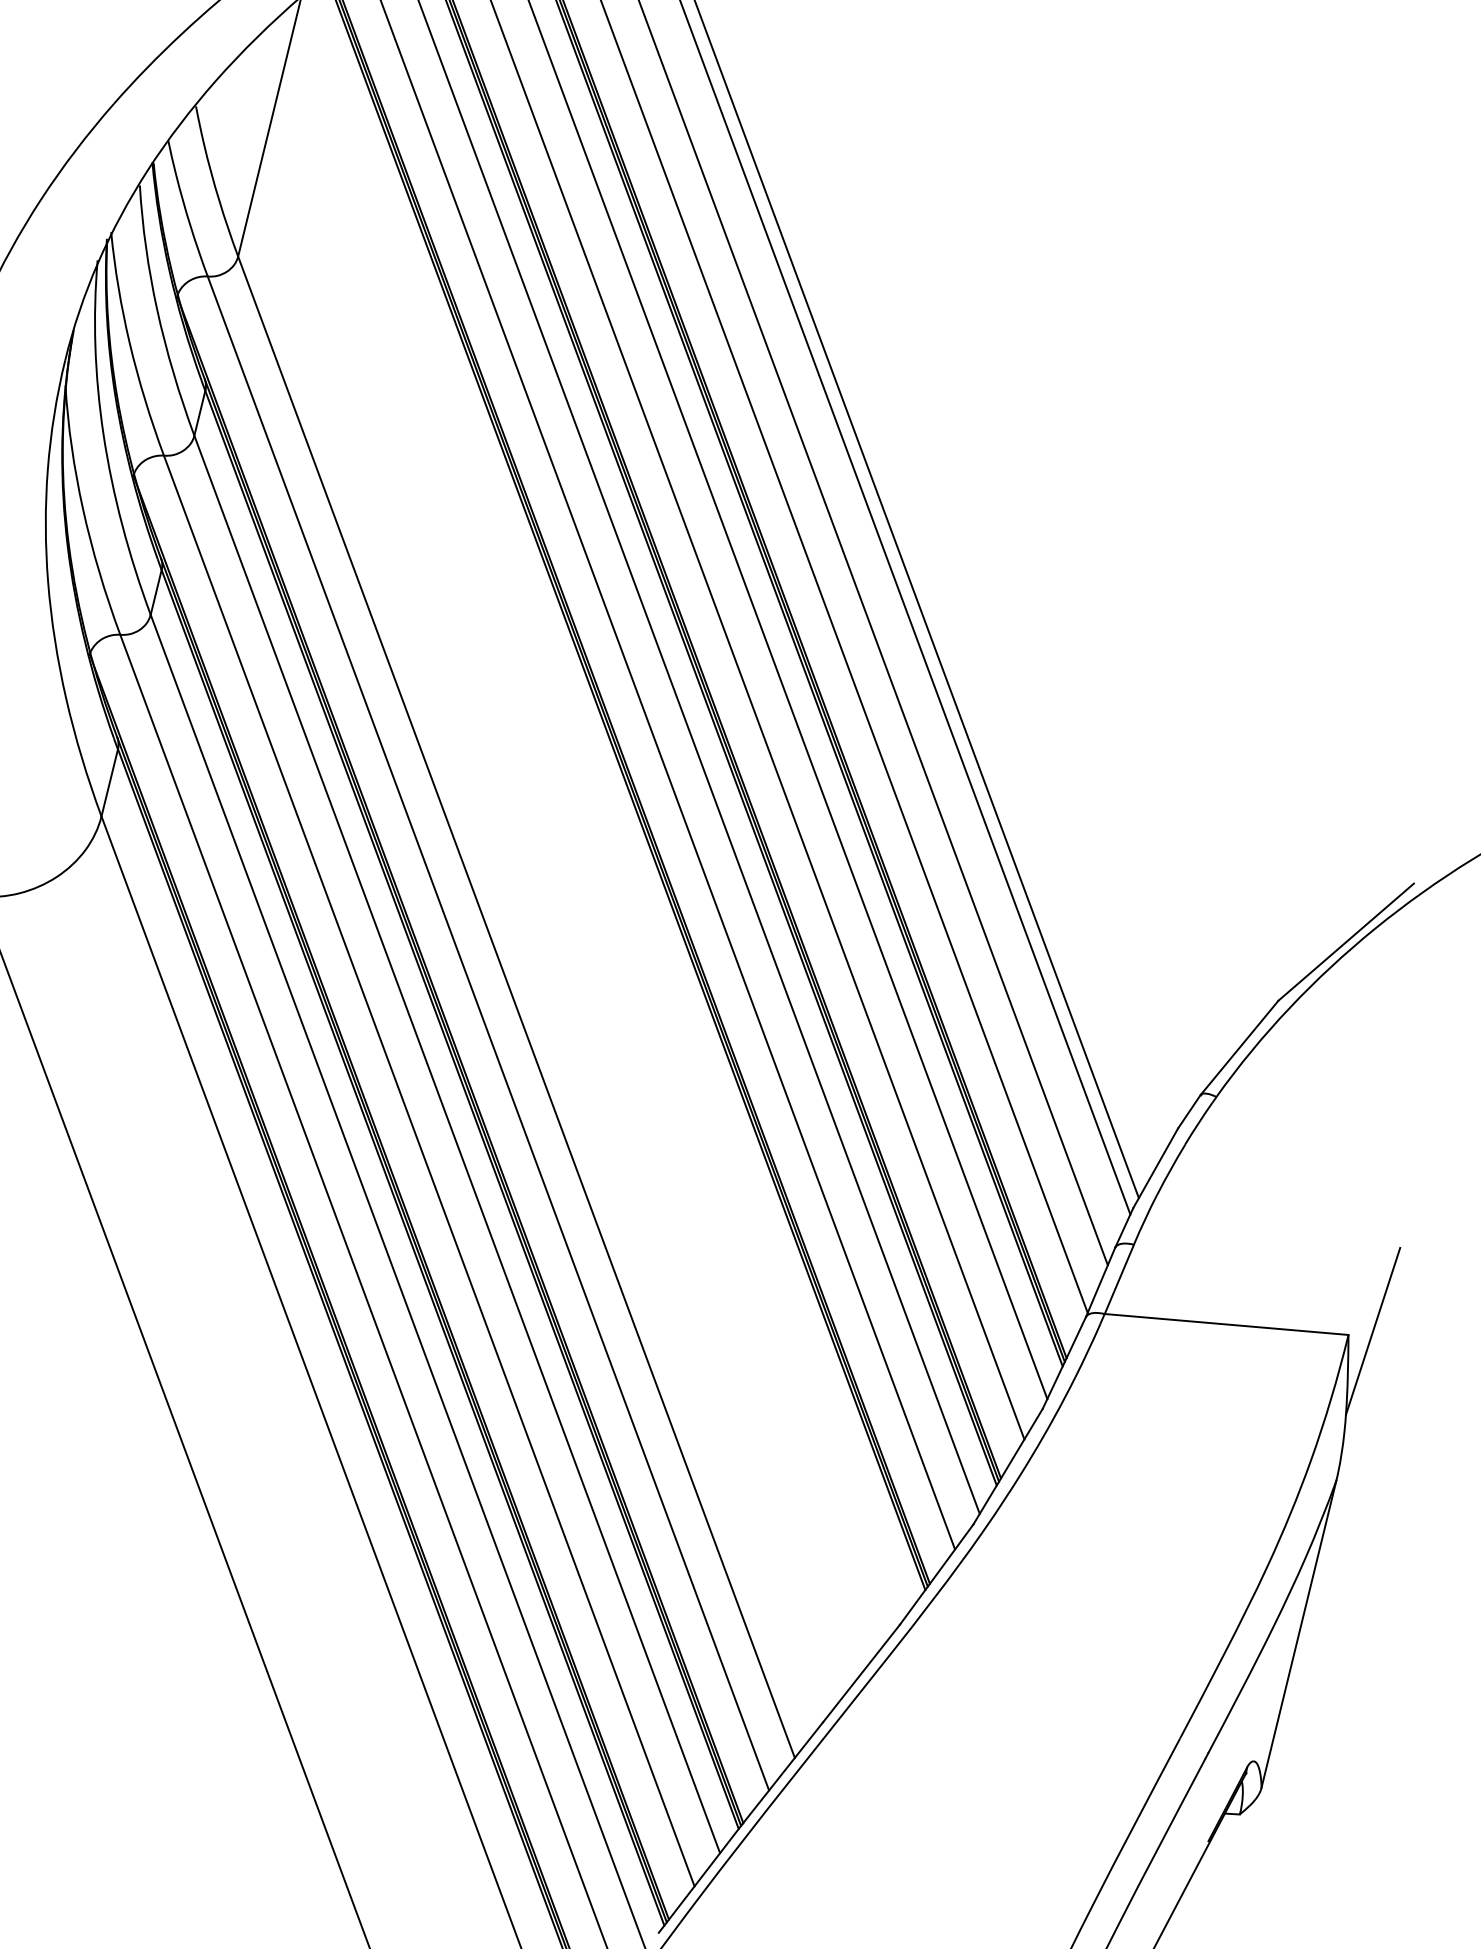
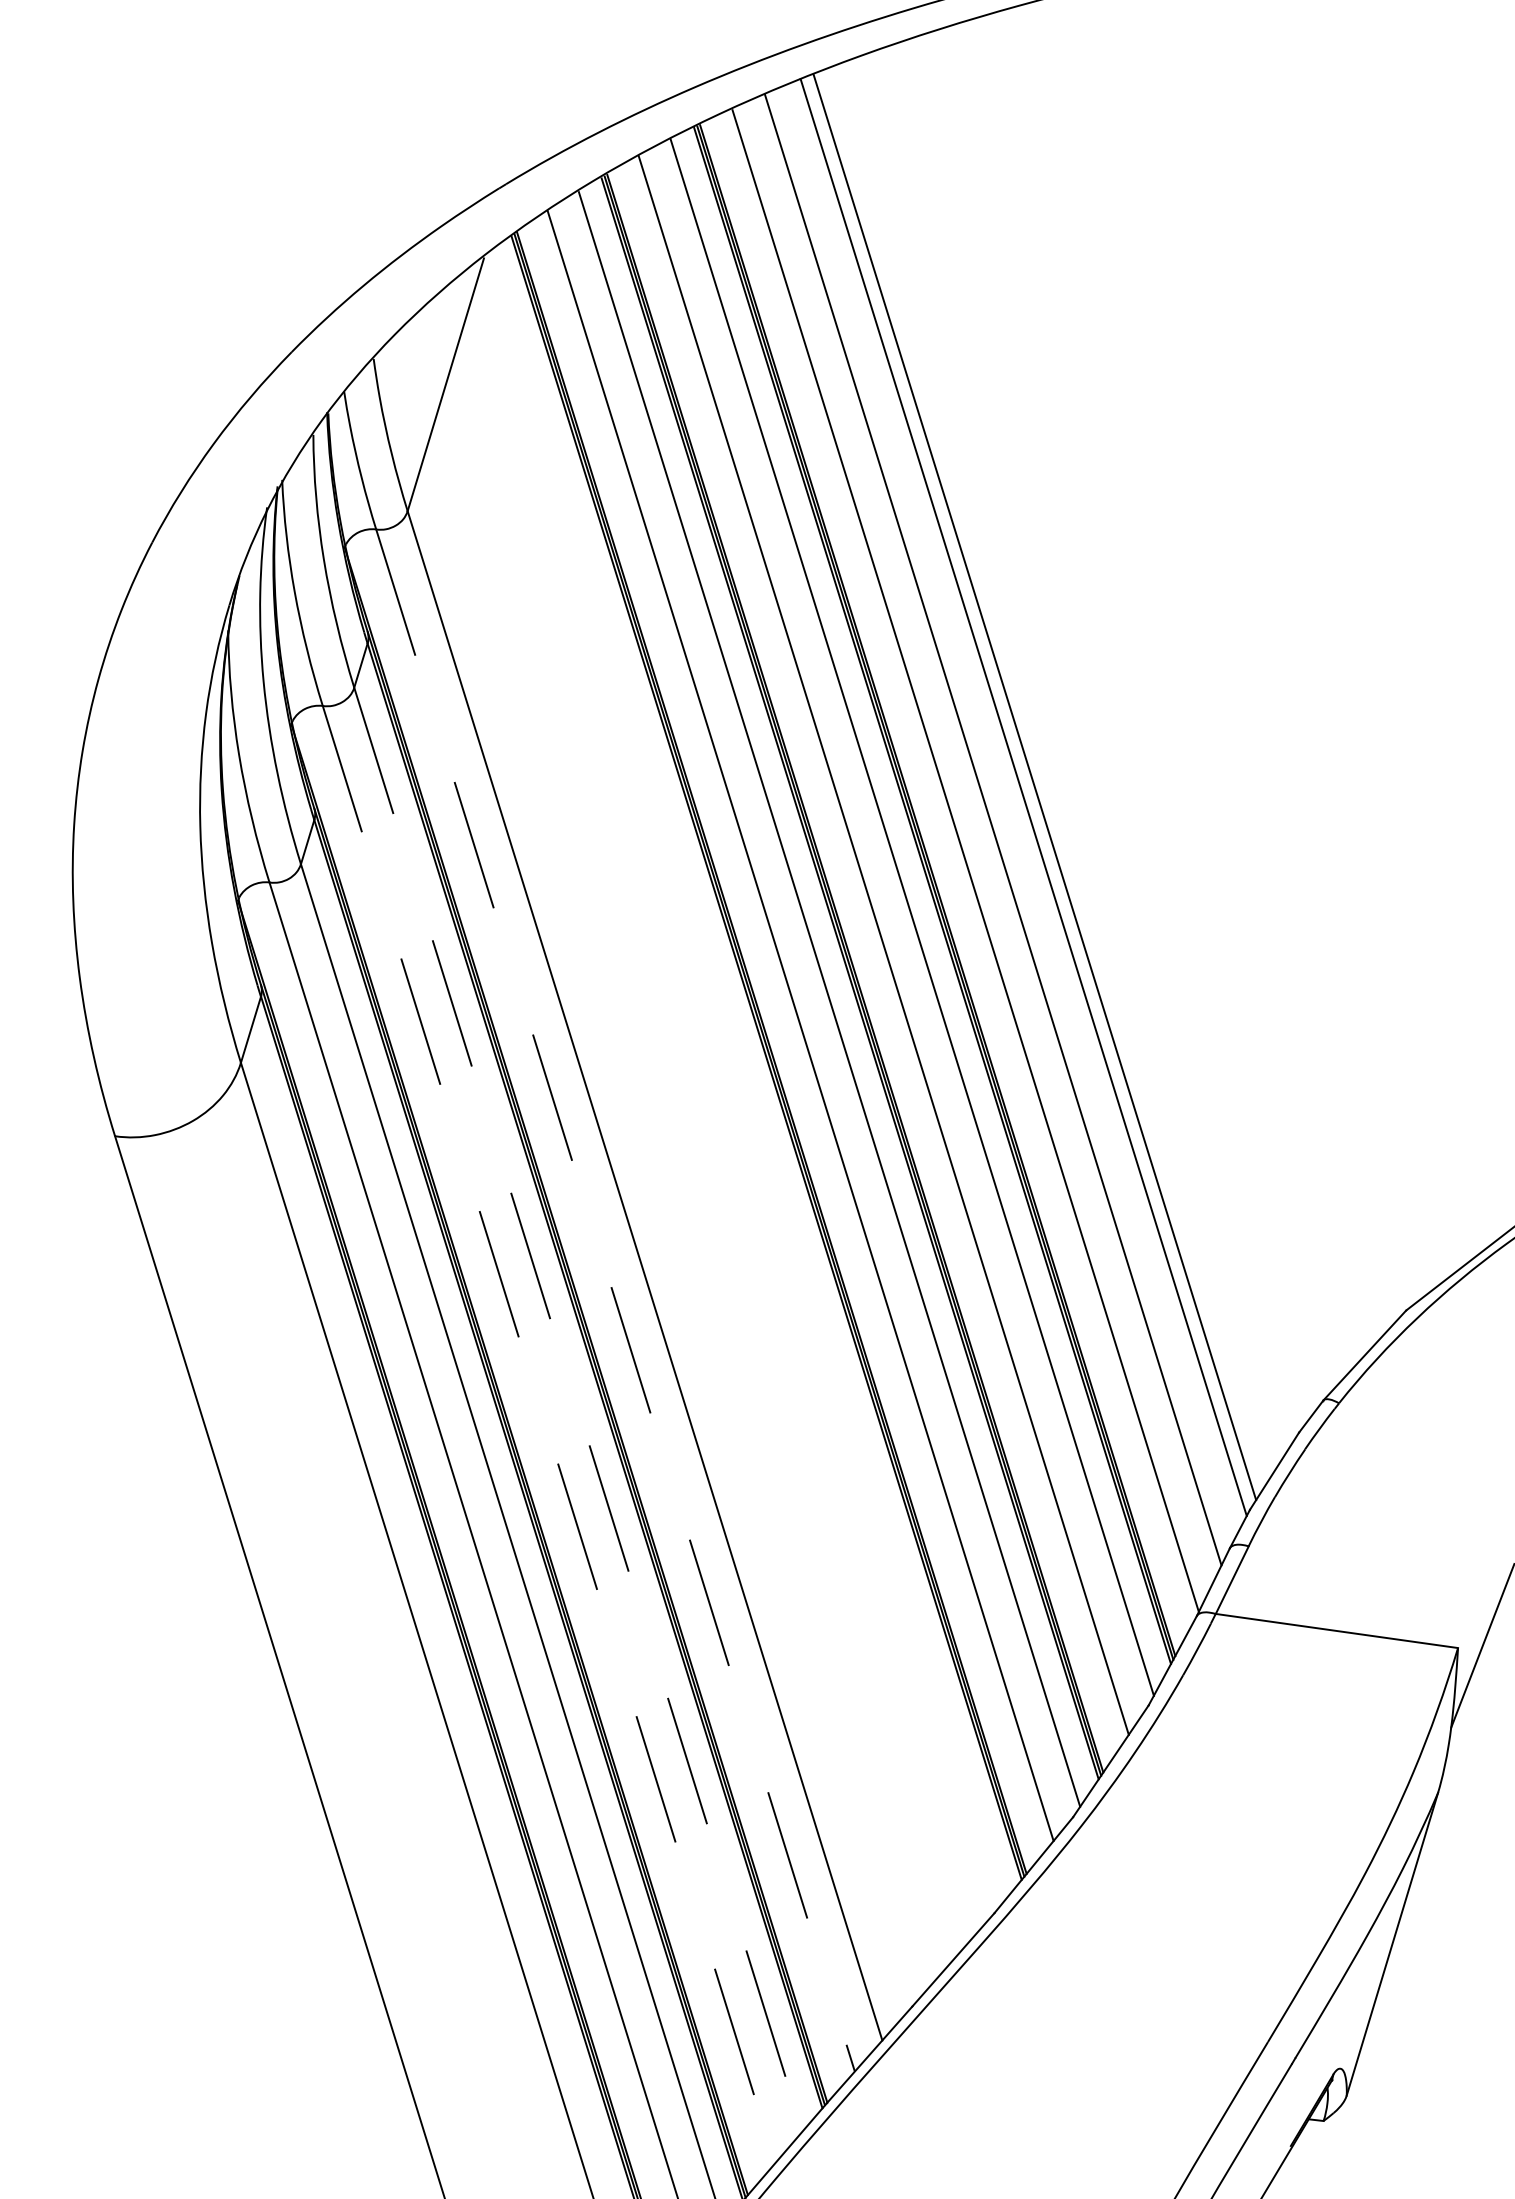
line: (488, 1033) -> (615, 1300), solid -> dashed
line: (457, 1144) -> (578, 1409), solid -> dashed
line: (429, 1170) -> (549, 1434), solid -> dashed

